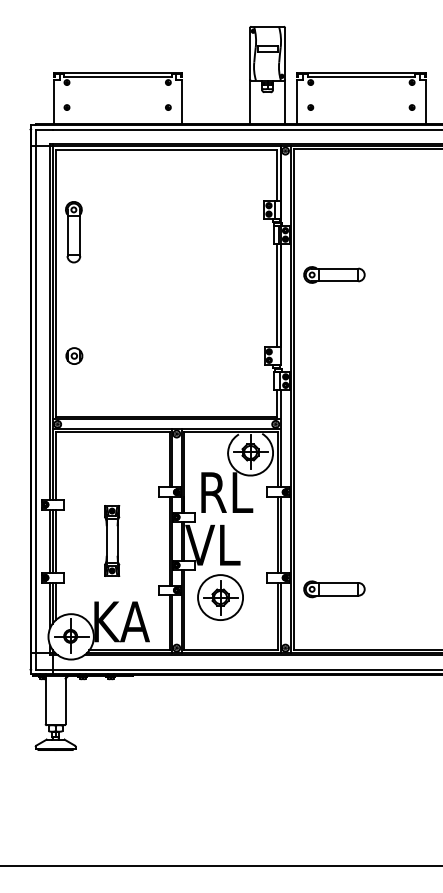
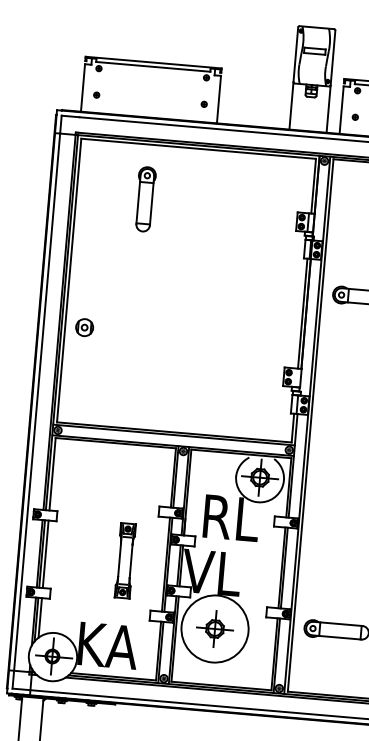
part: (73, 232) -> (144, 199), moved
part: (74, 355) -> (84, 327), moved
part: (112, 540) -> (125, 560), moved
circle: (220, 597) -> (214, 628), size x1.4

